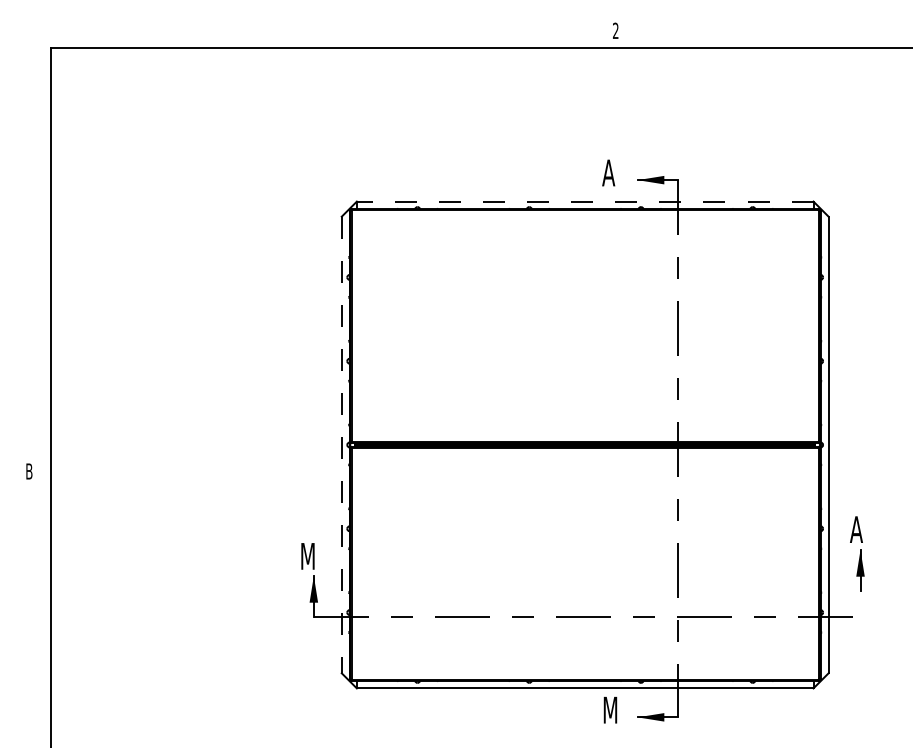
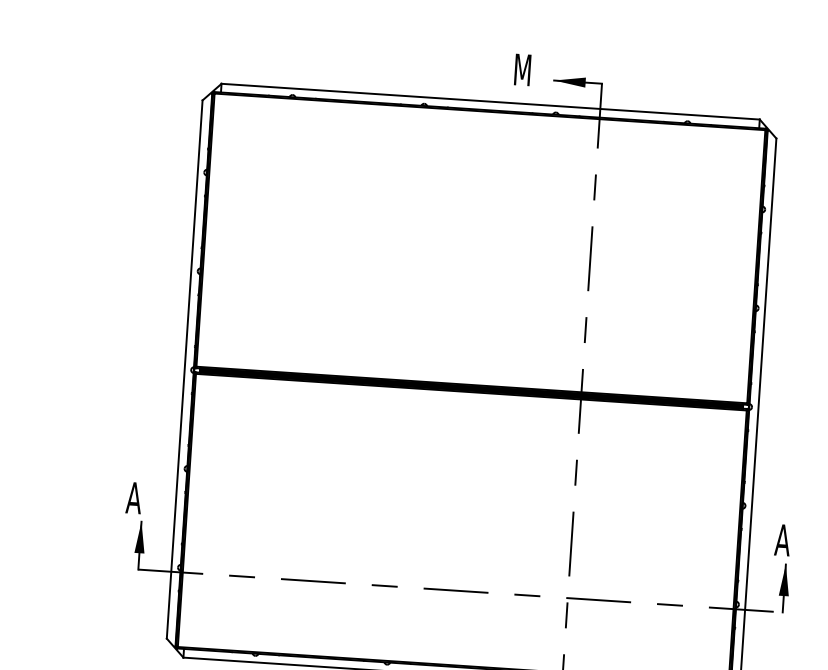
text: (609, 172) -> (521, 69), A -> M
line: (584, 201) -> (489, 101), dashed -> solid
line: (341, 445) -> (184, 370), dashed -> solid
part: (857, 553) -> (782, 568), moved
text: (306, 556) -> (134, 498), M -> A

